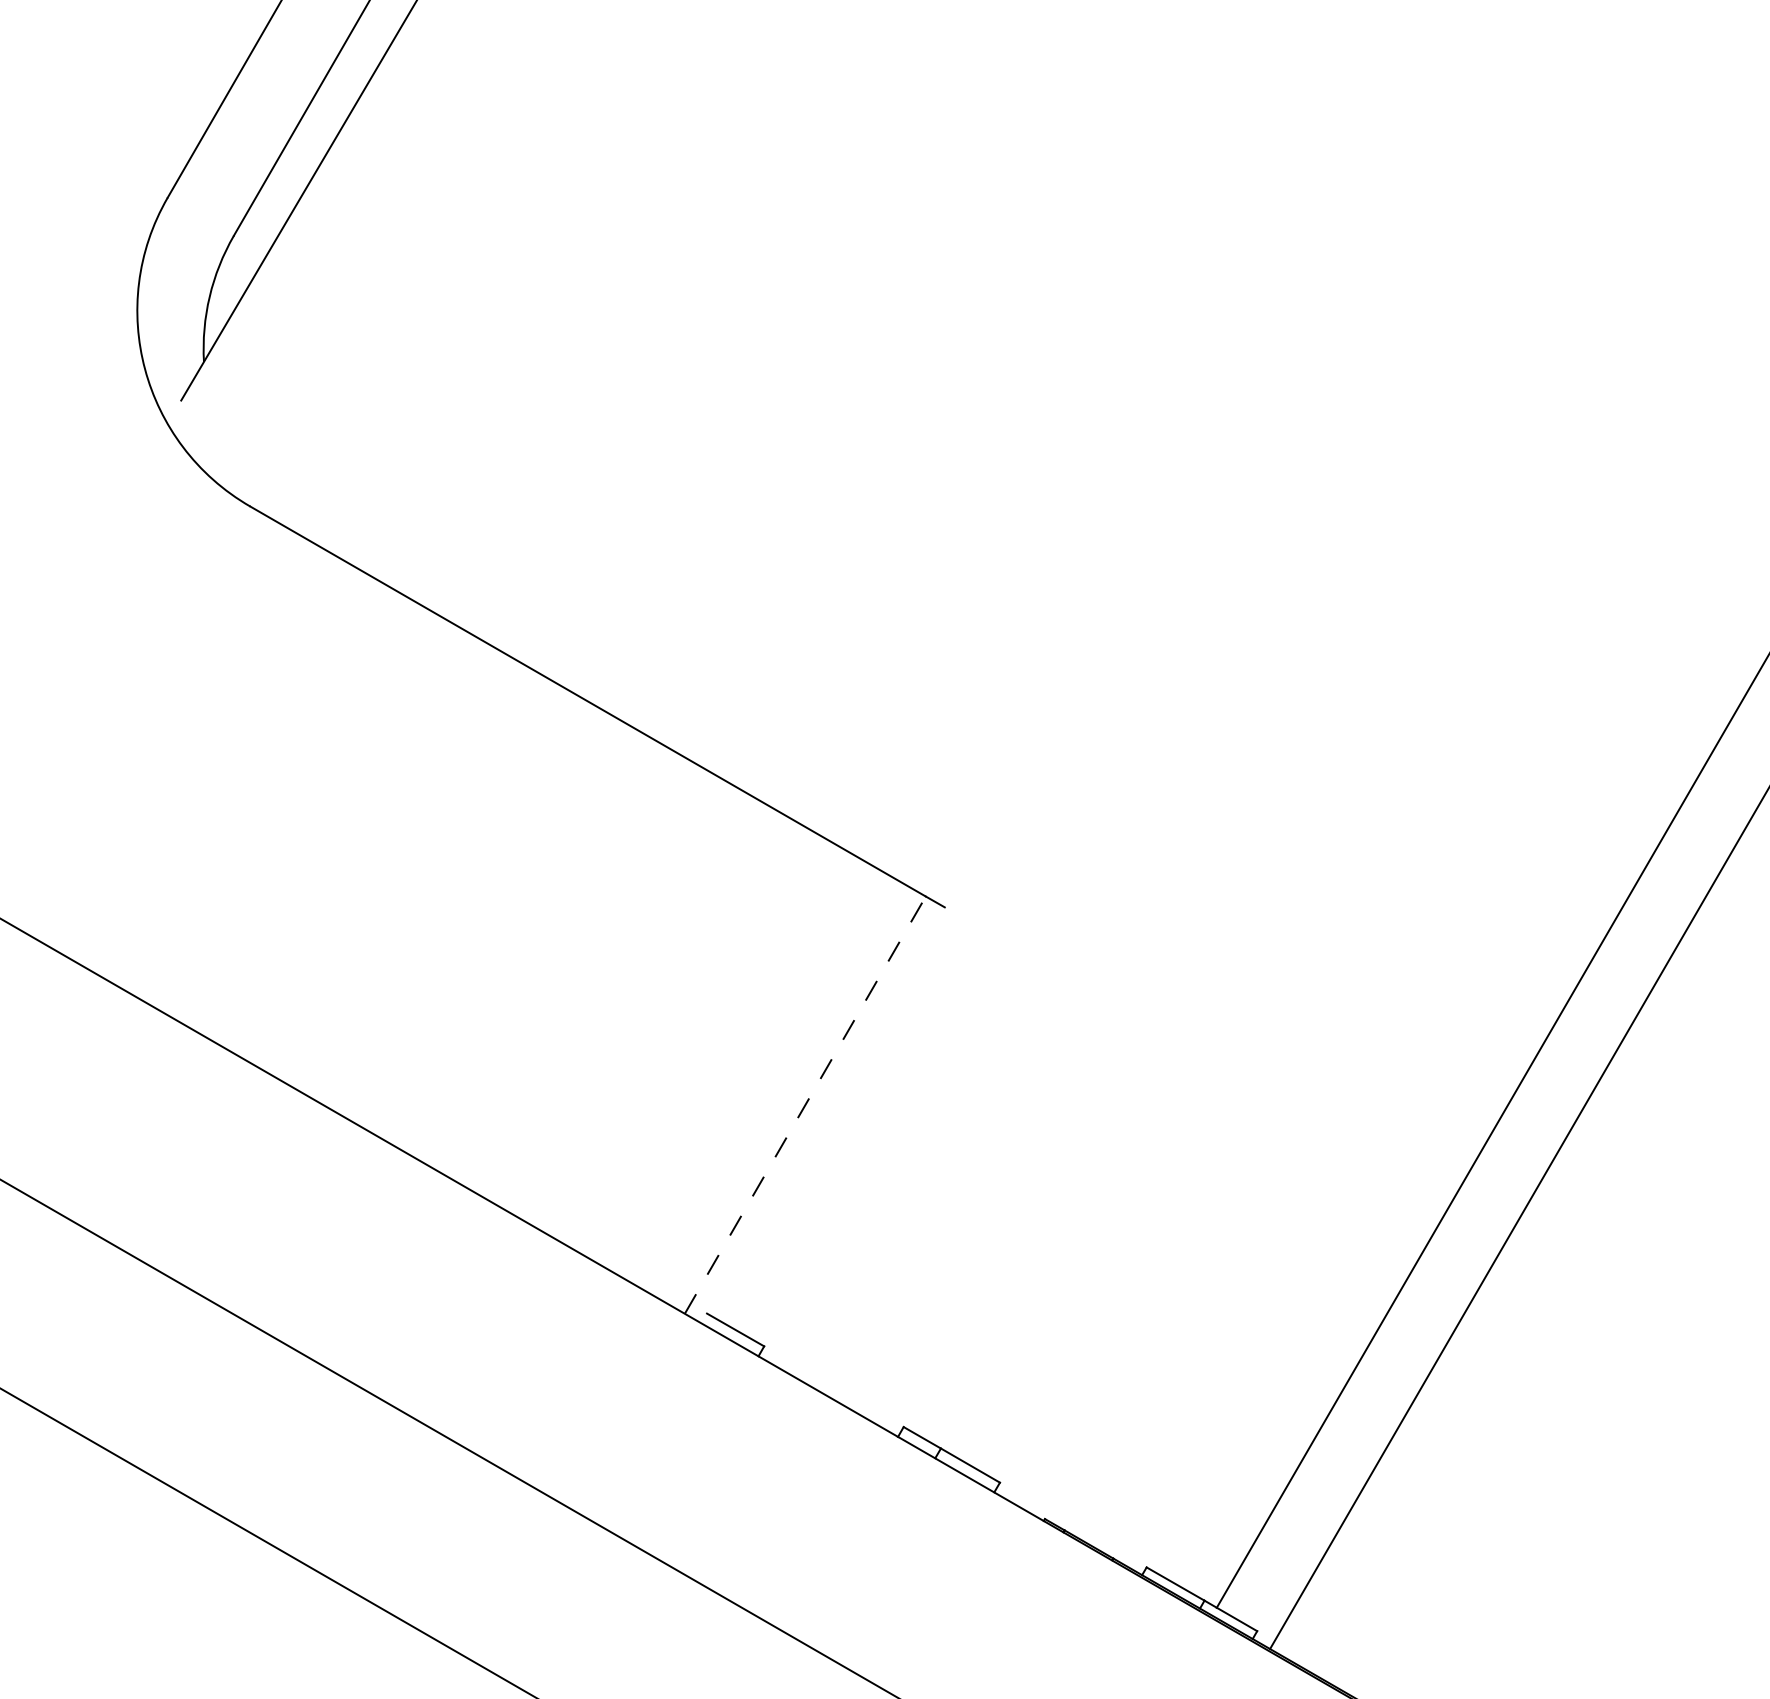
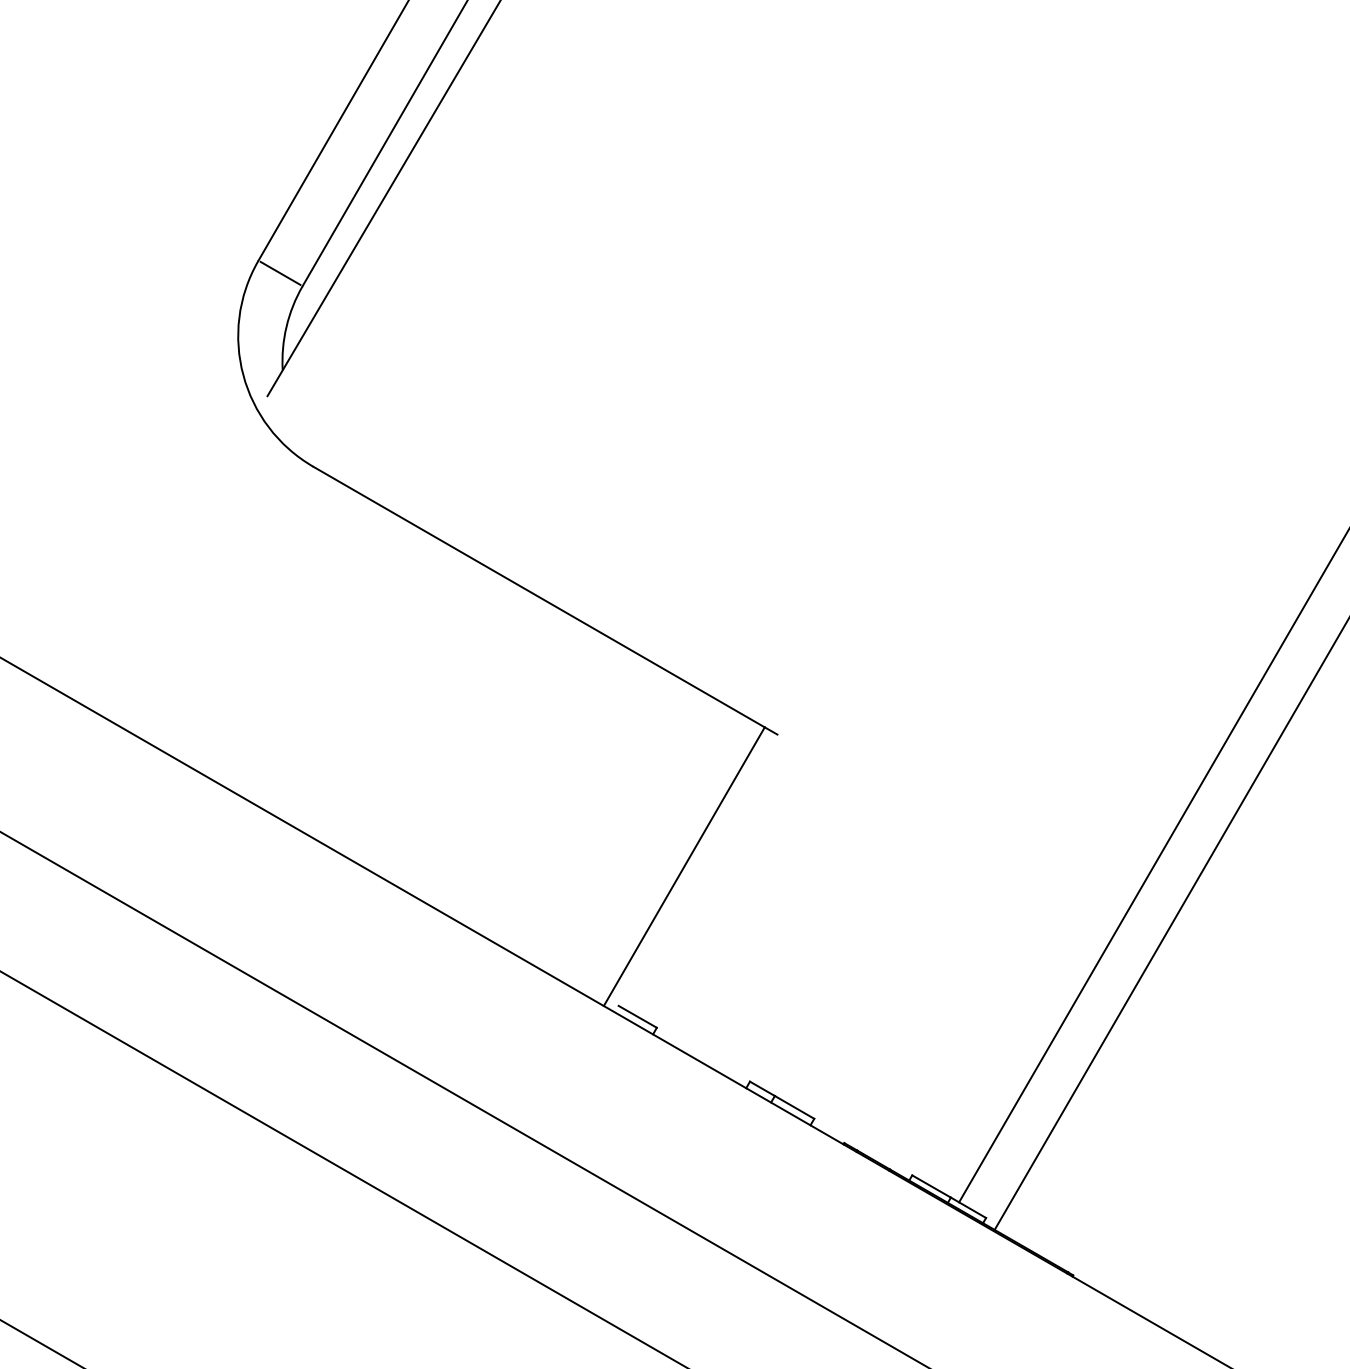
line: (200, 215) -> (280, 272), added
line: (805, 1104) -> (684, 866), dashed -> solid

